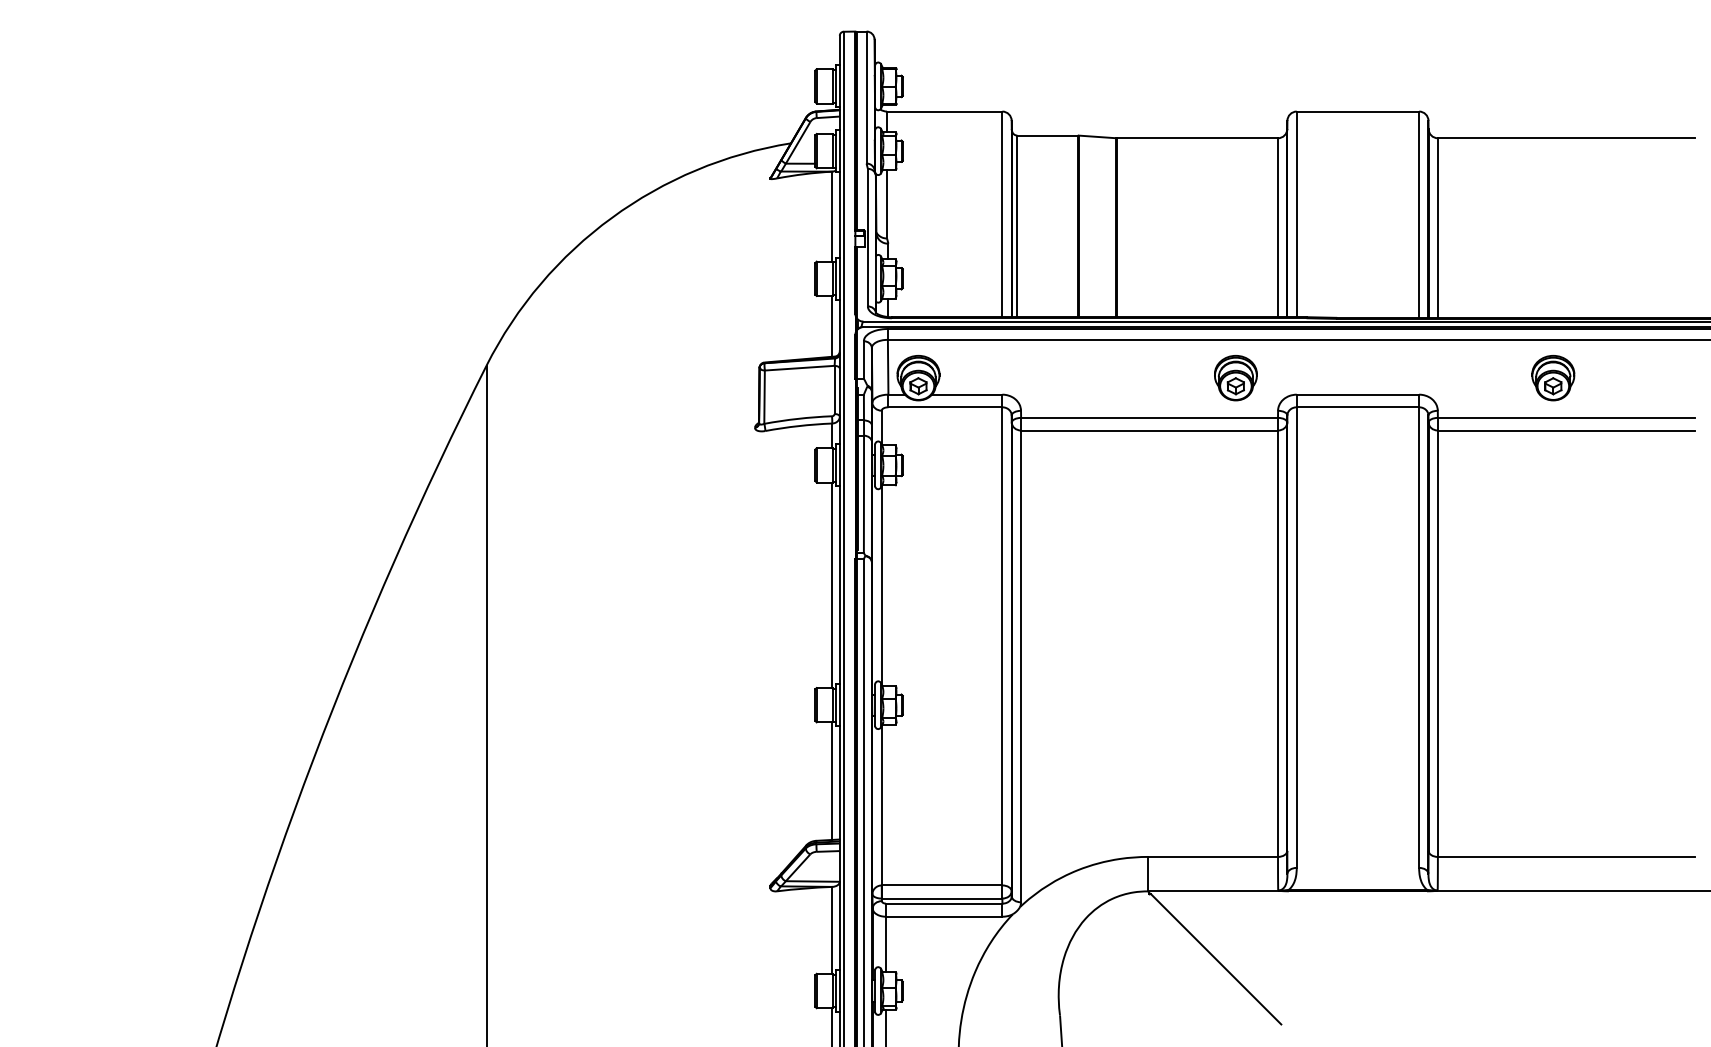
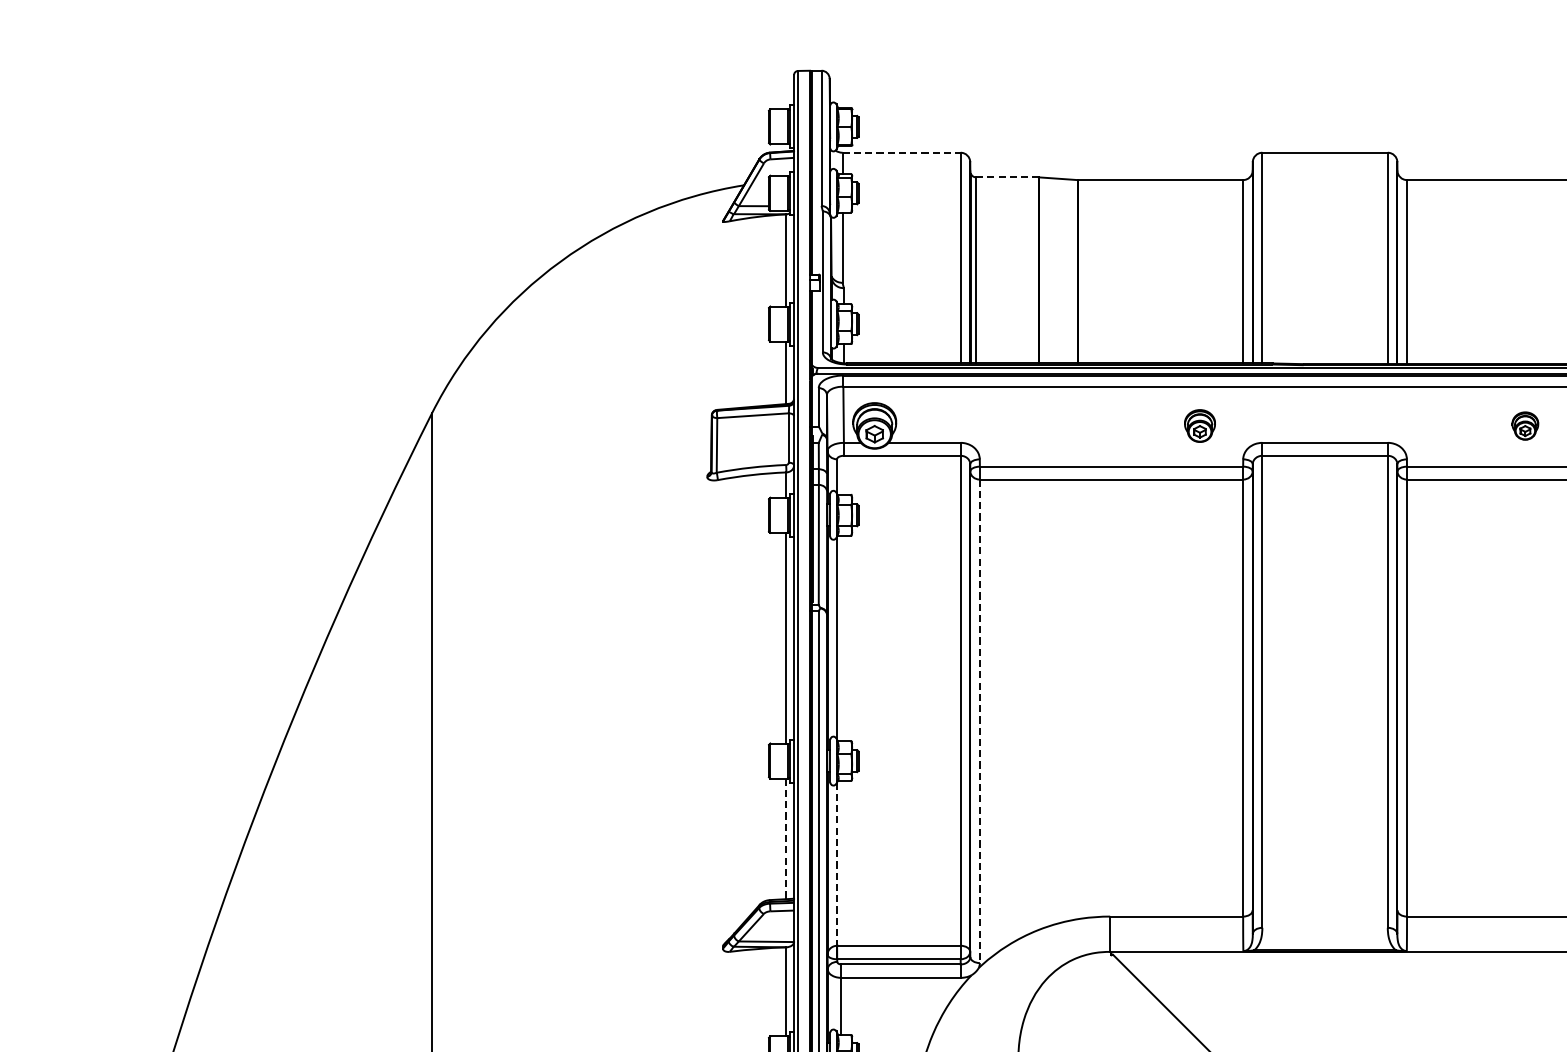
line: (944, 111) -> (901, 152), solid -> dashed
line: (1048, 135) -> (1007, 177), solid -> dashed
part: (1235, 378) -> (1199, 426), size x0.7
part: (1553, 378) -> (1525, 426), size x0.6
line: (1021, 666) -> (980, 721), solid -> dashed
line: (832, 781) -> (786, 839), solid -> dashed
line: (881, 805) -> (836, 863), solid -> dashed

